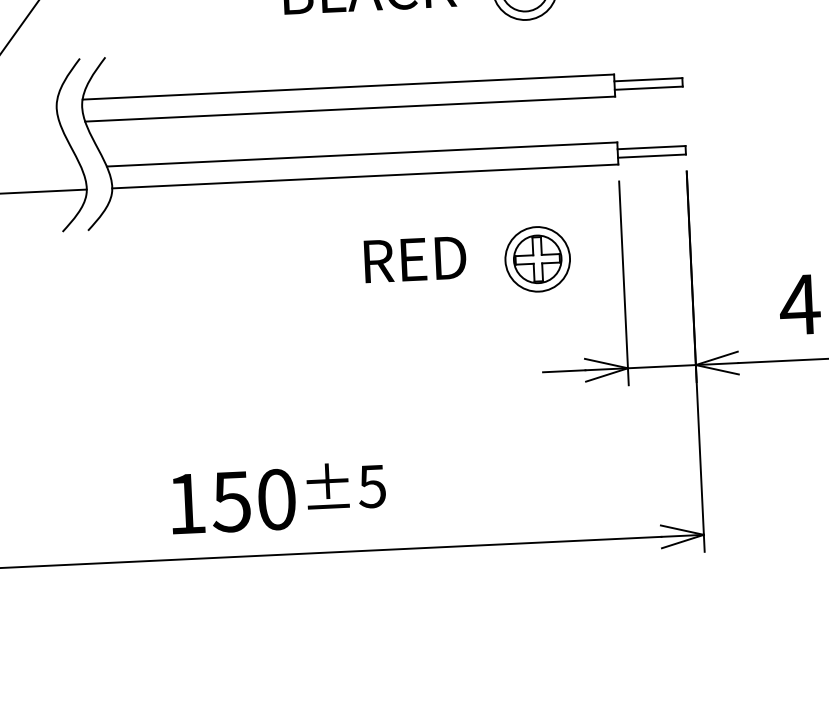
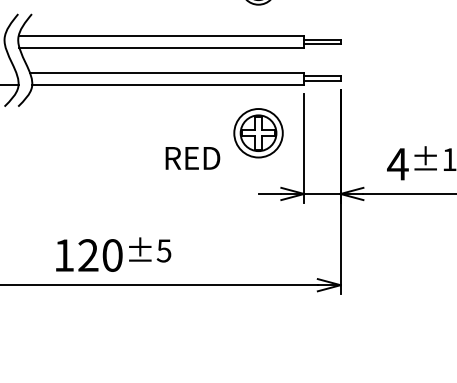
text: (414, 259) -> (192, 158), moved
part: (537, 259) -> (258, 133), size x1.4
text: (230, 501) -> (87, 255), 150 -> 120

